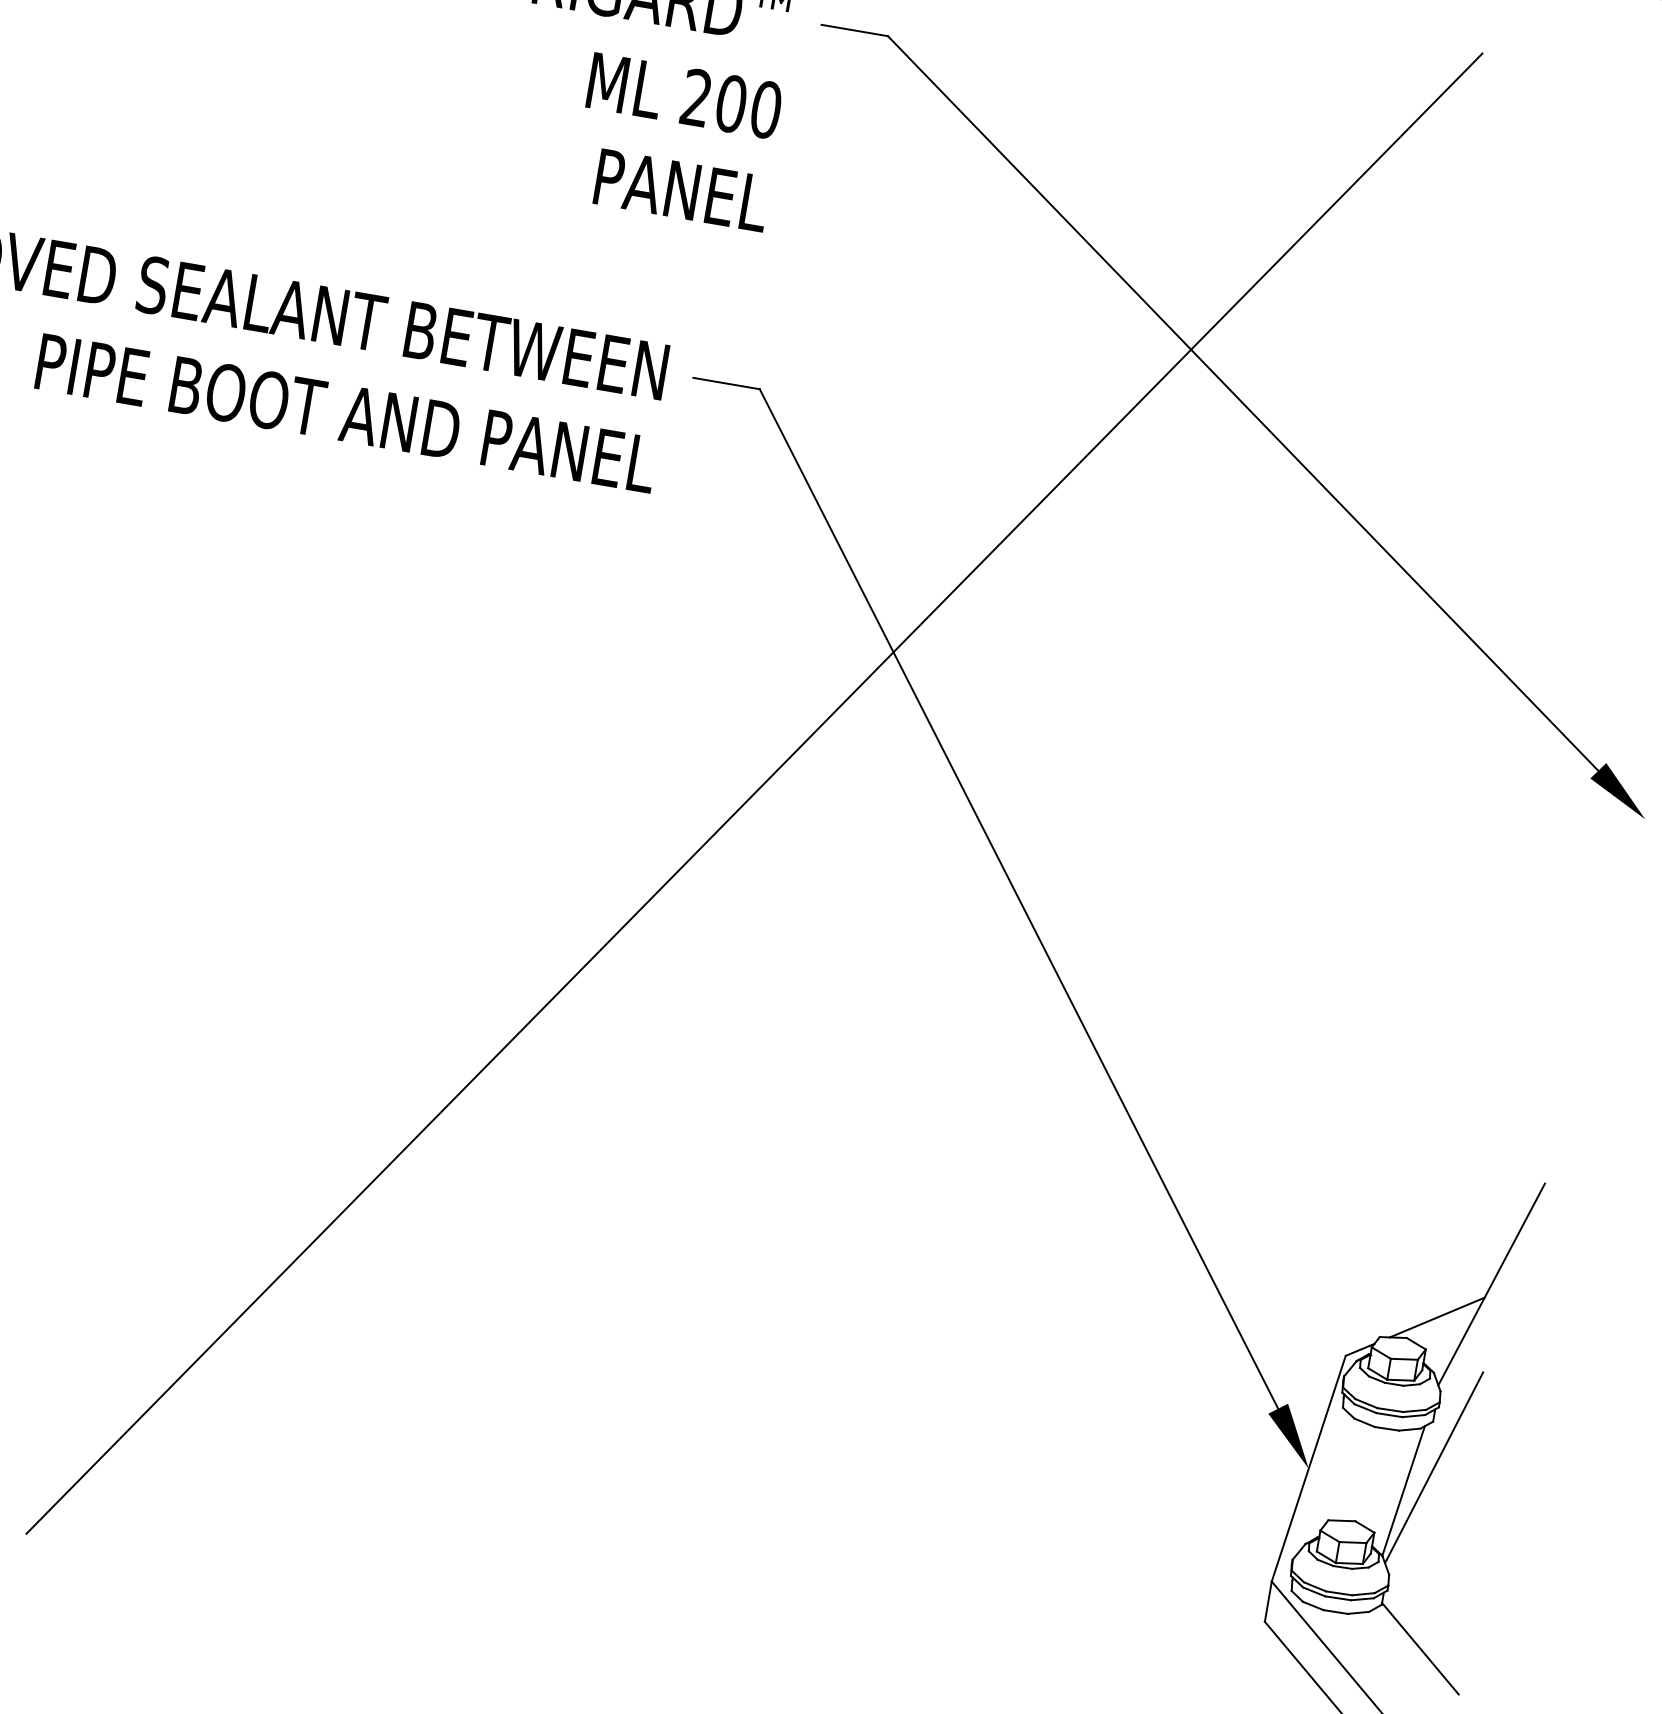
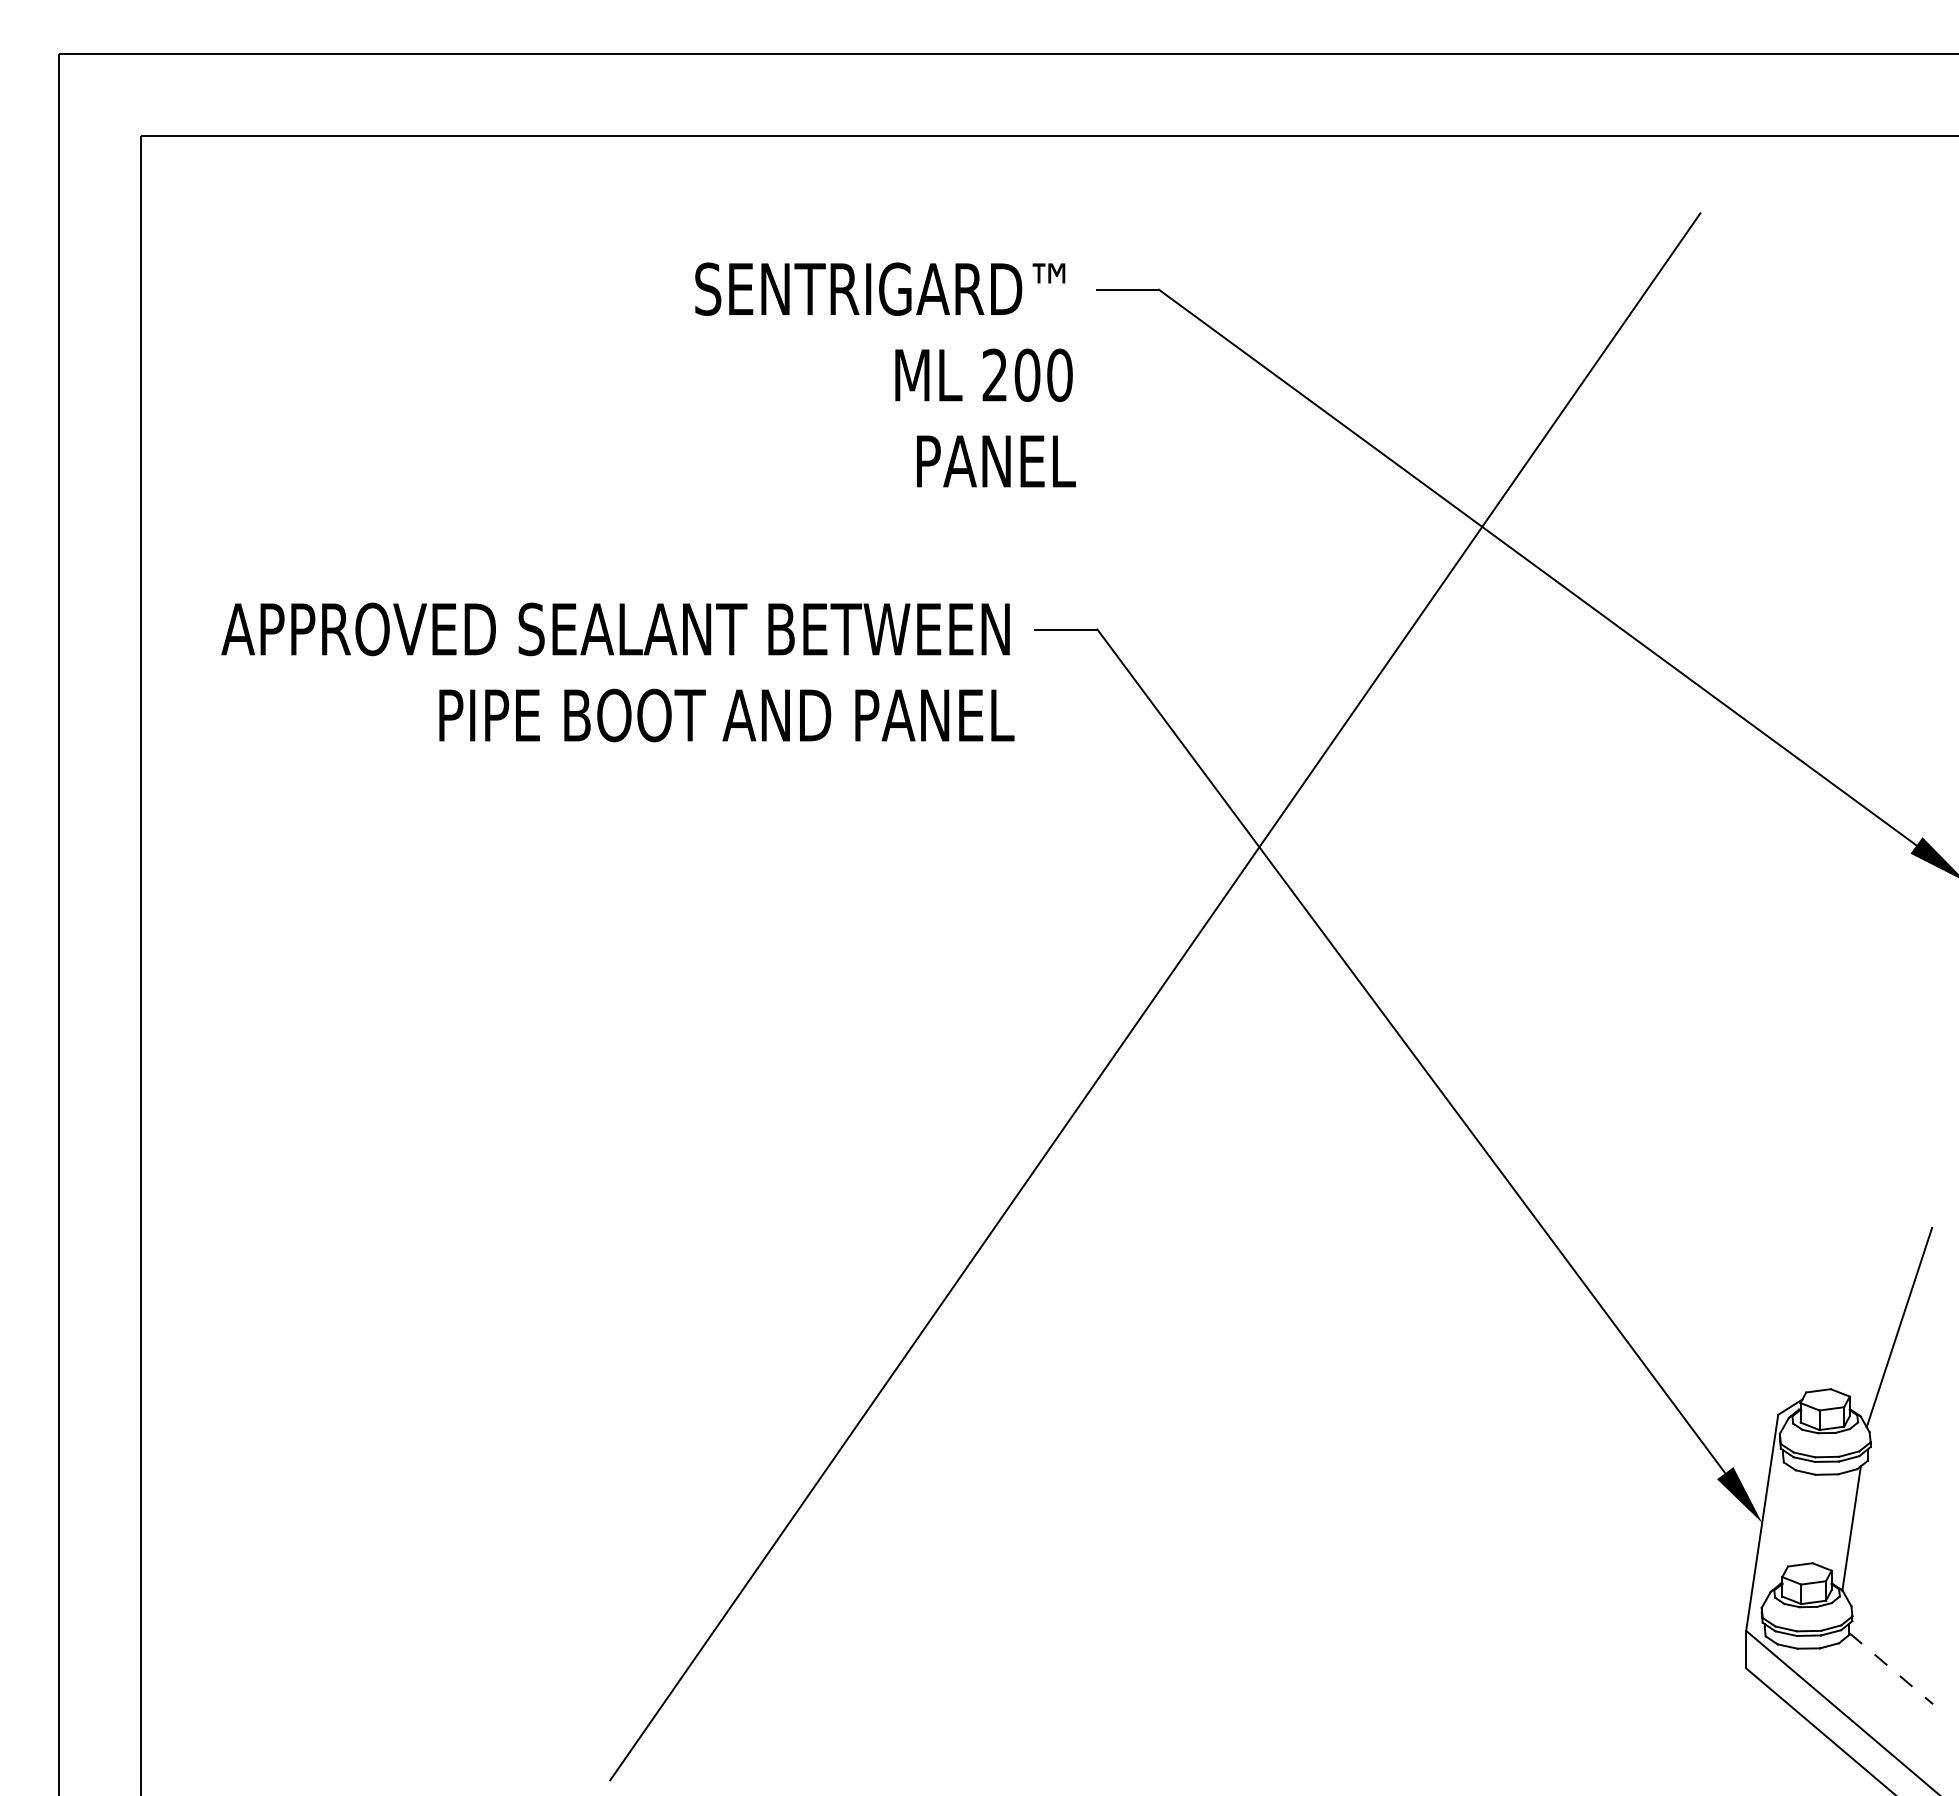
line: (1437, 1317) -> (1855, 1365), removed
line: (1433, 1467) -> (1875, 1502), removed
line: (1420, 1648) -> (1891, 1668), solid -> dashed

